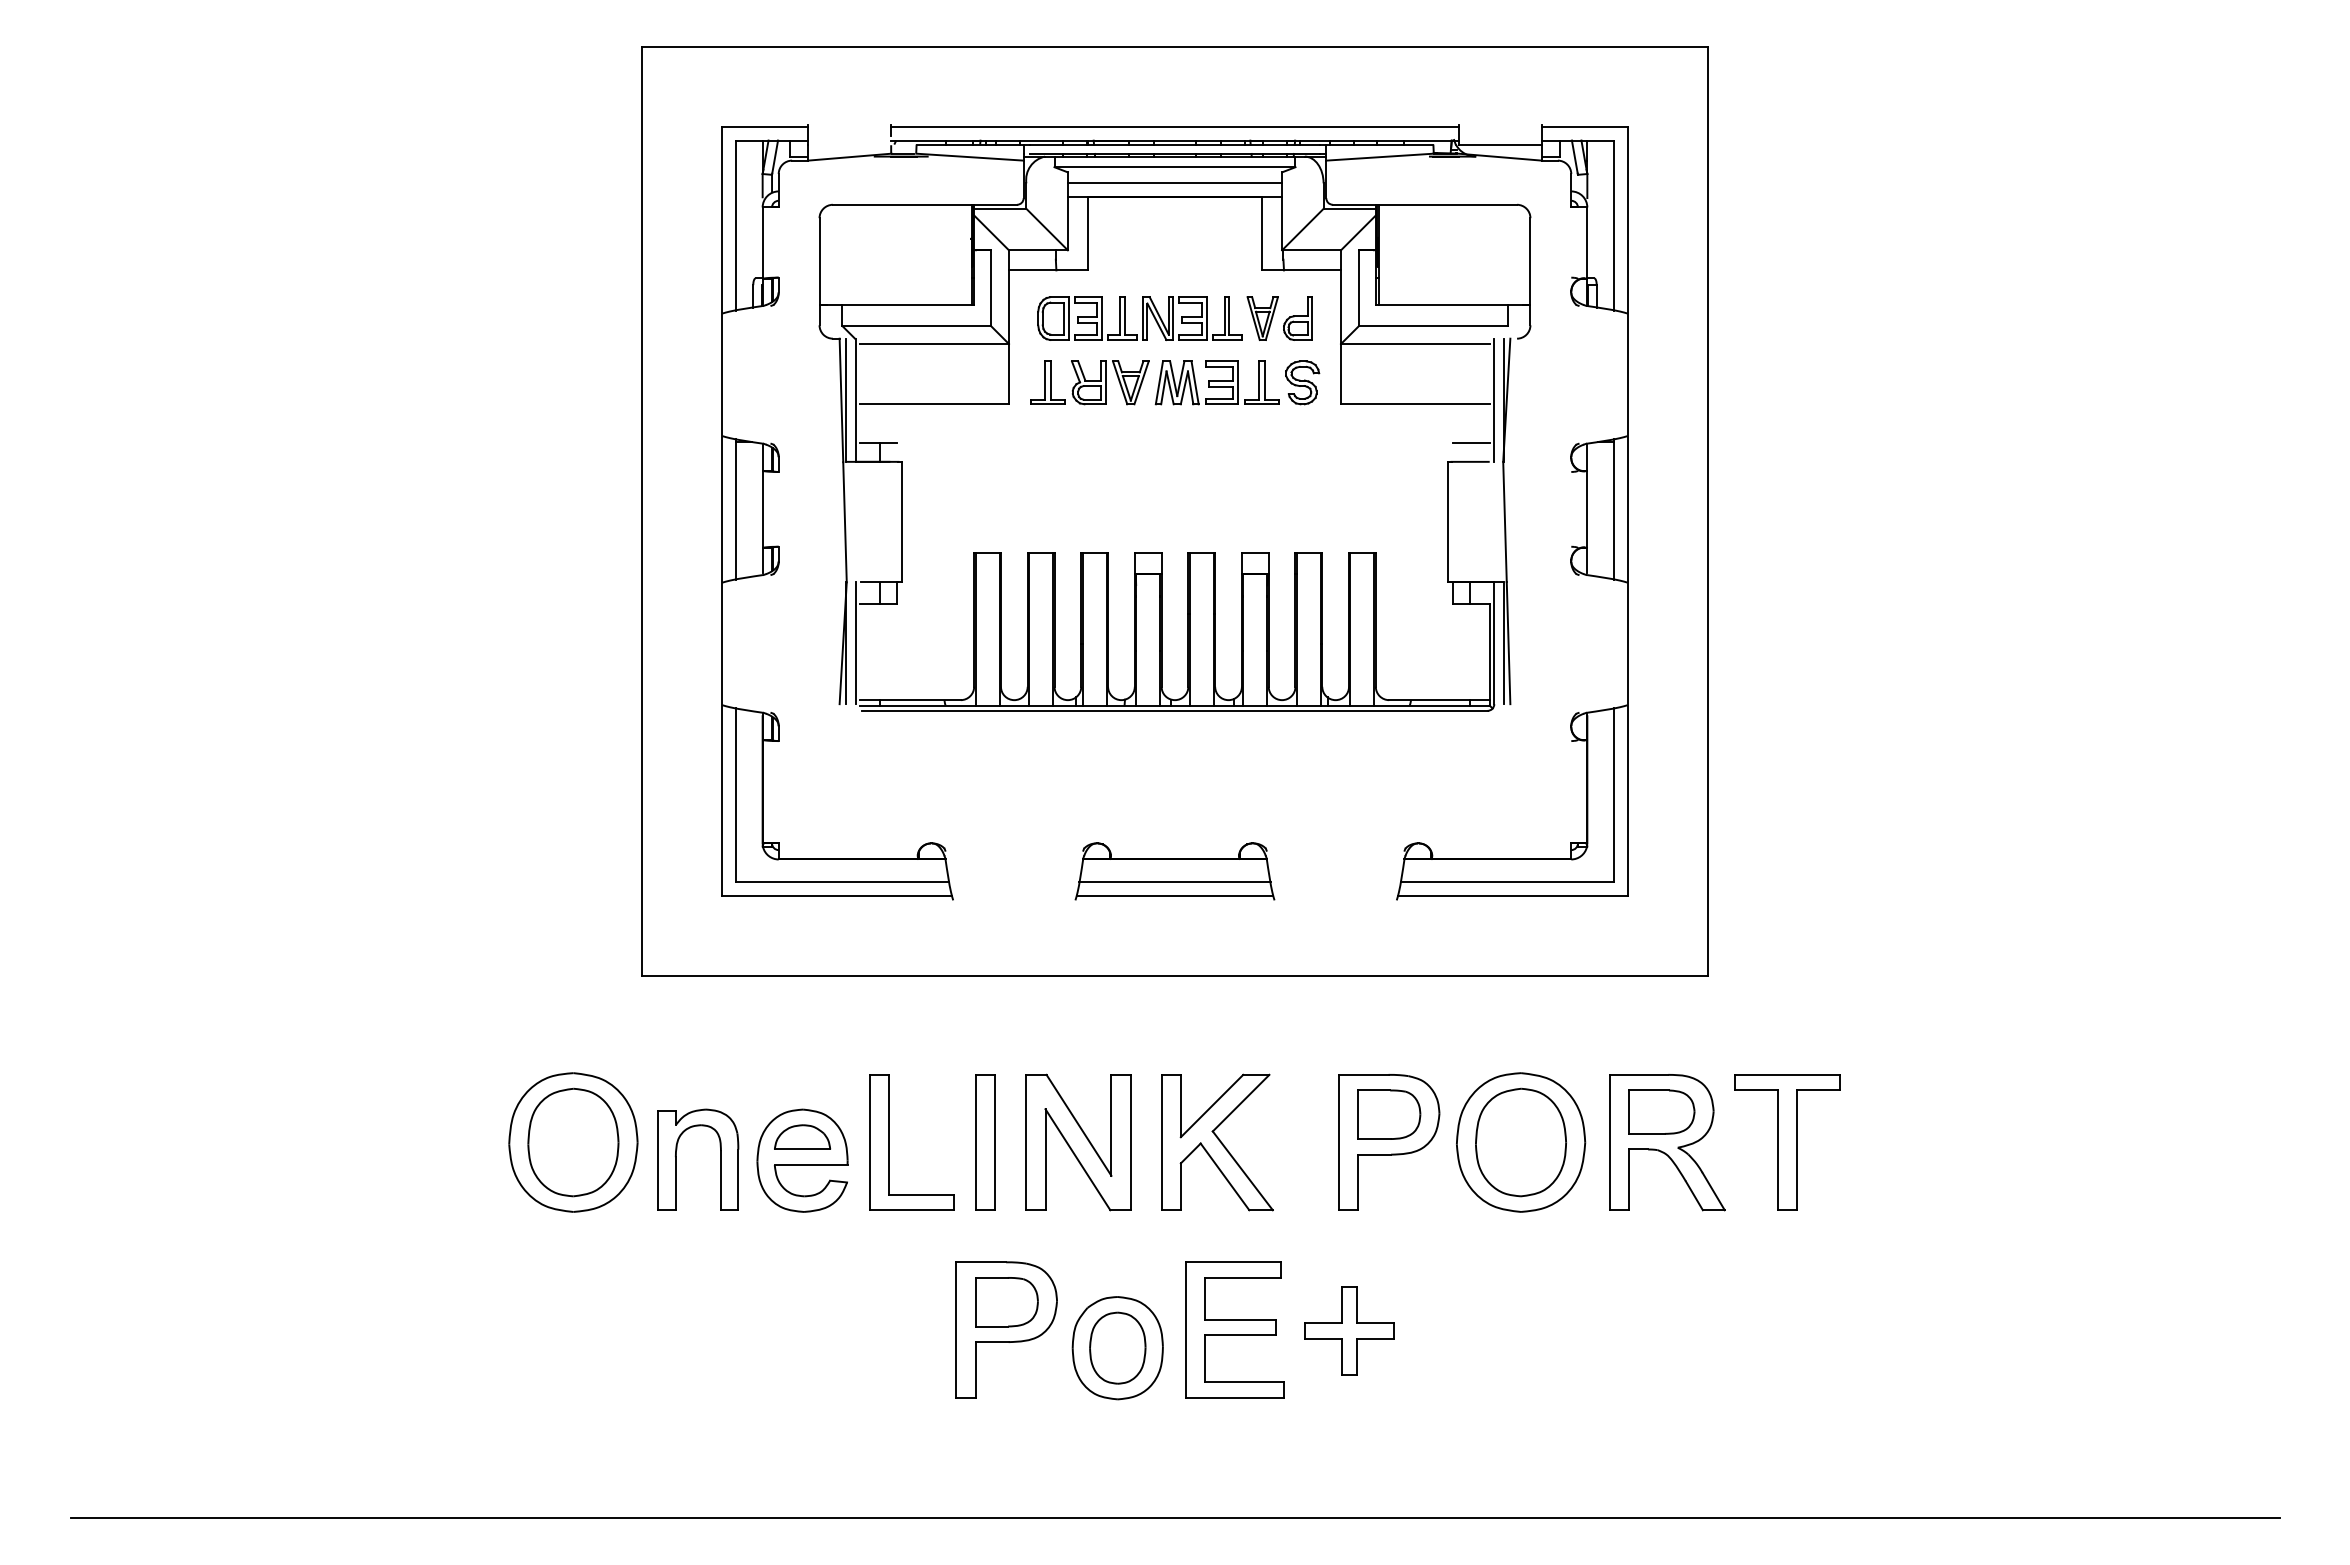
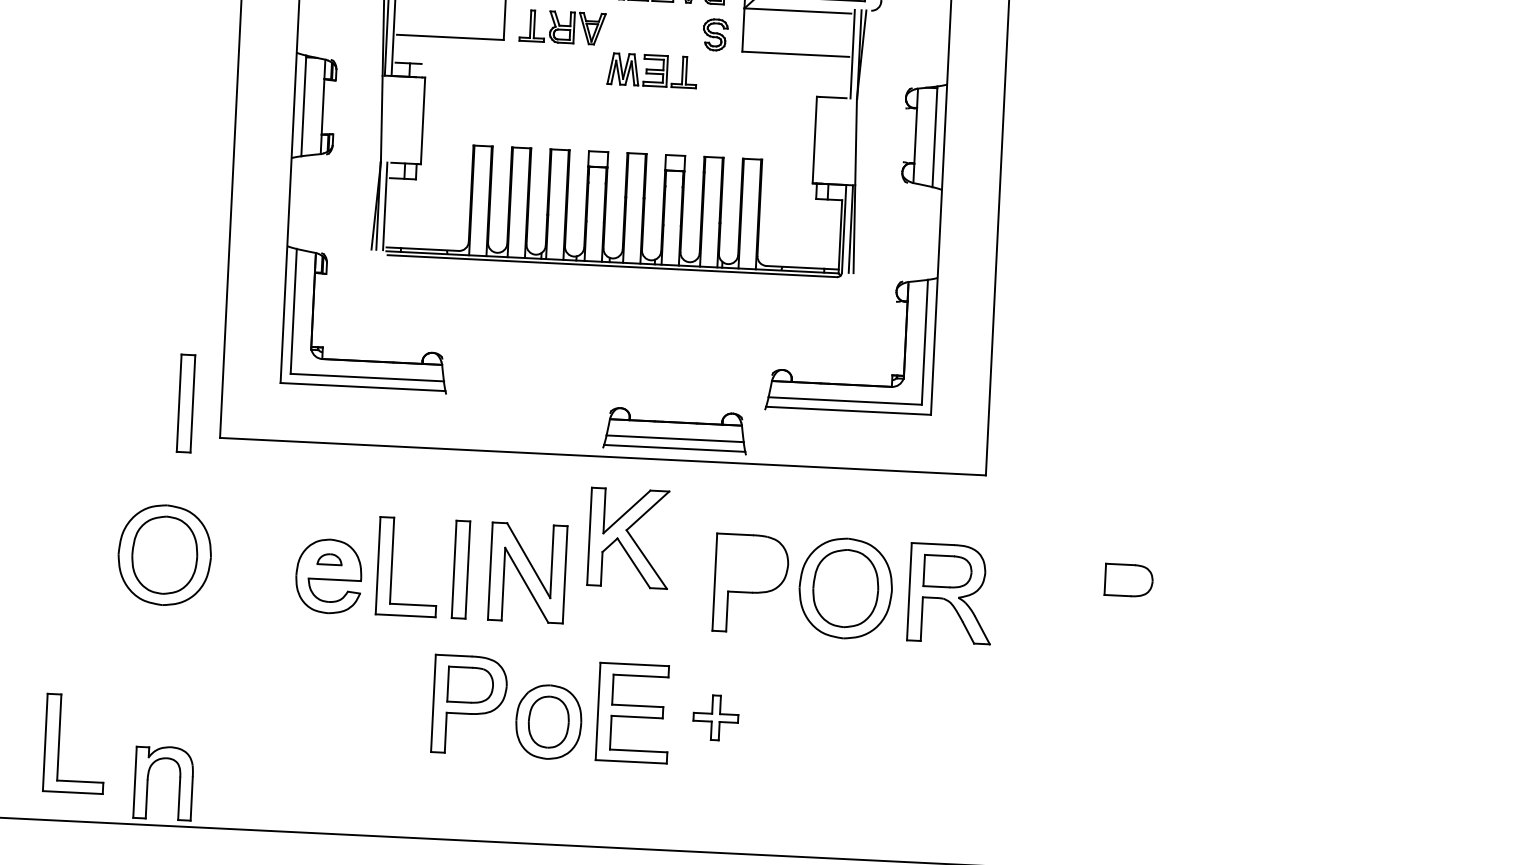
part: (1216, 382) -> (651, 70), moved
line: (1471, 443) -> (834, 84), removed
part: (1174, 871) -> (675, 431), moved
part: (592, 930) -> (185, 403), added
part: (1913, 1111) -> (1128, 580), added
part: (1389, 1114) -> (752, 563), removed
part: (802, 1136) -> (329, 558), size x0.6
part: (1217, 1142) -> (629, 538), moved
part: (1787, 1142) -> (1037, 597), removed
part: (676, 1159) -> (148, 782), moved
part: (1349, 1330) -> (715, 717), size x0.7
part: (439, 1410) -> (59, 743), added

